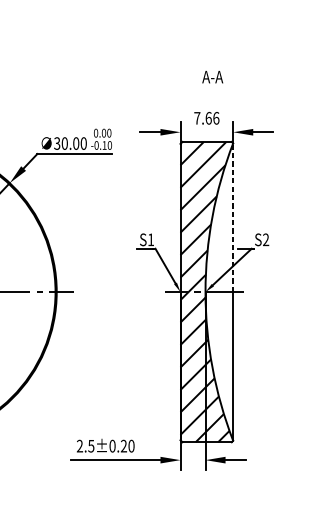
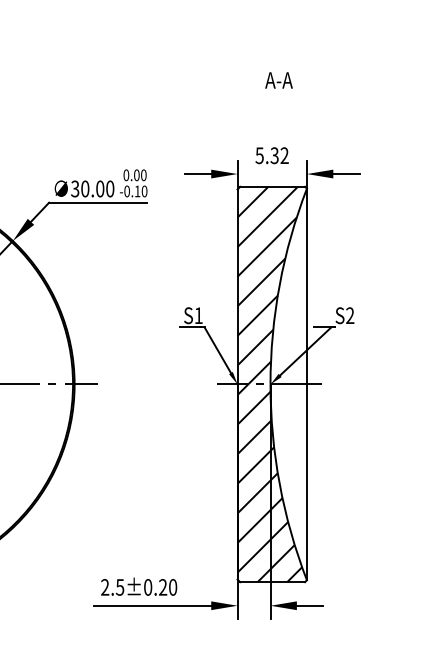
text: (212, 77) -> (278, 80), moved
text: (206, 118) -> (271, 155), 7.66 -> 5.32
line: (232, 217) -> (306, 286), dashed -> solid

